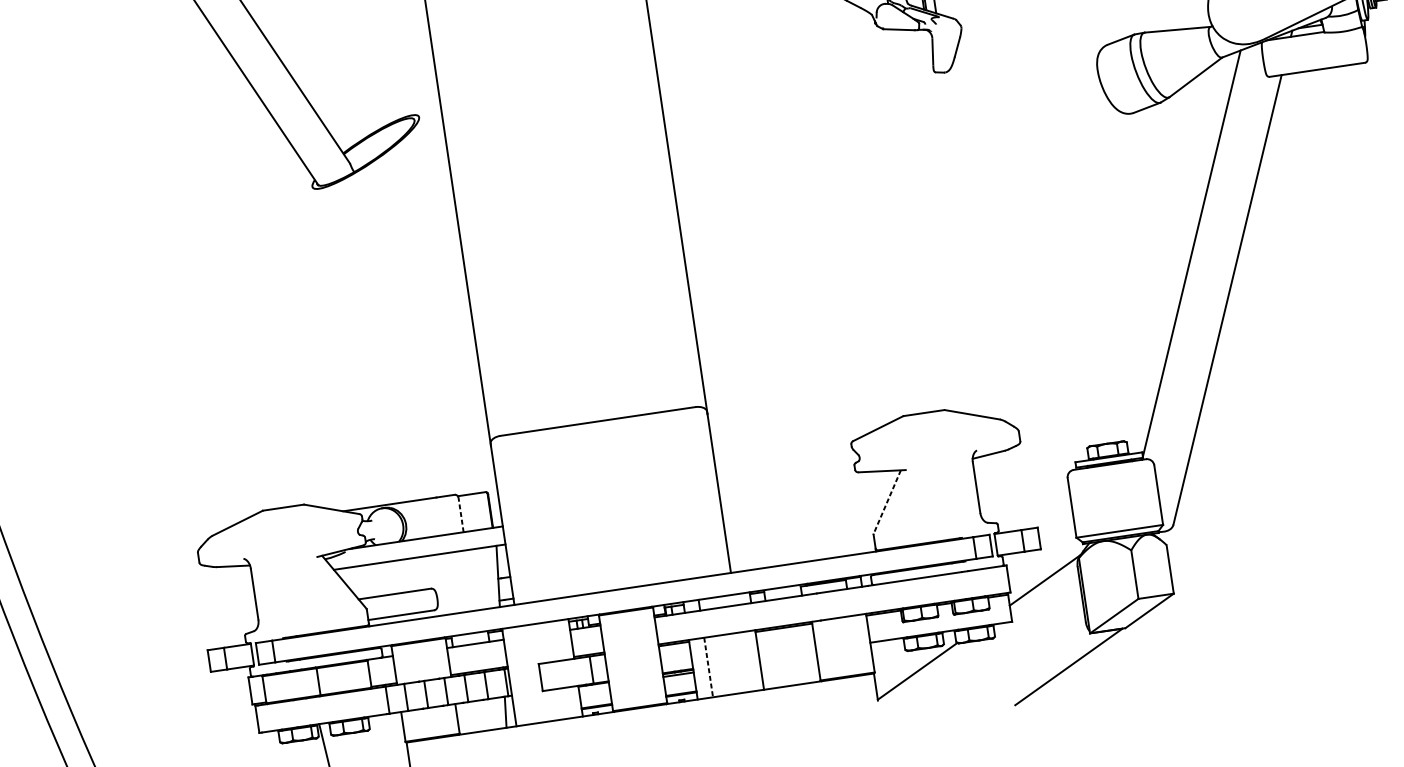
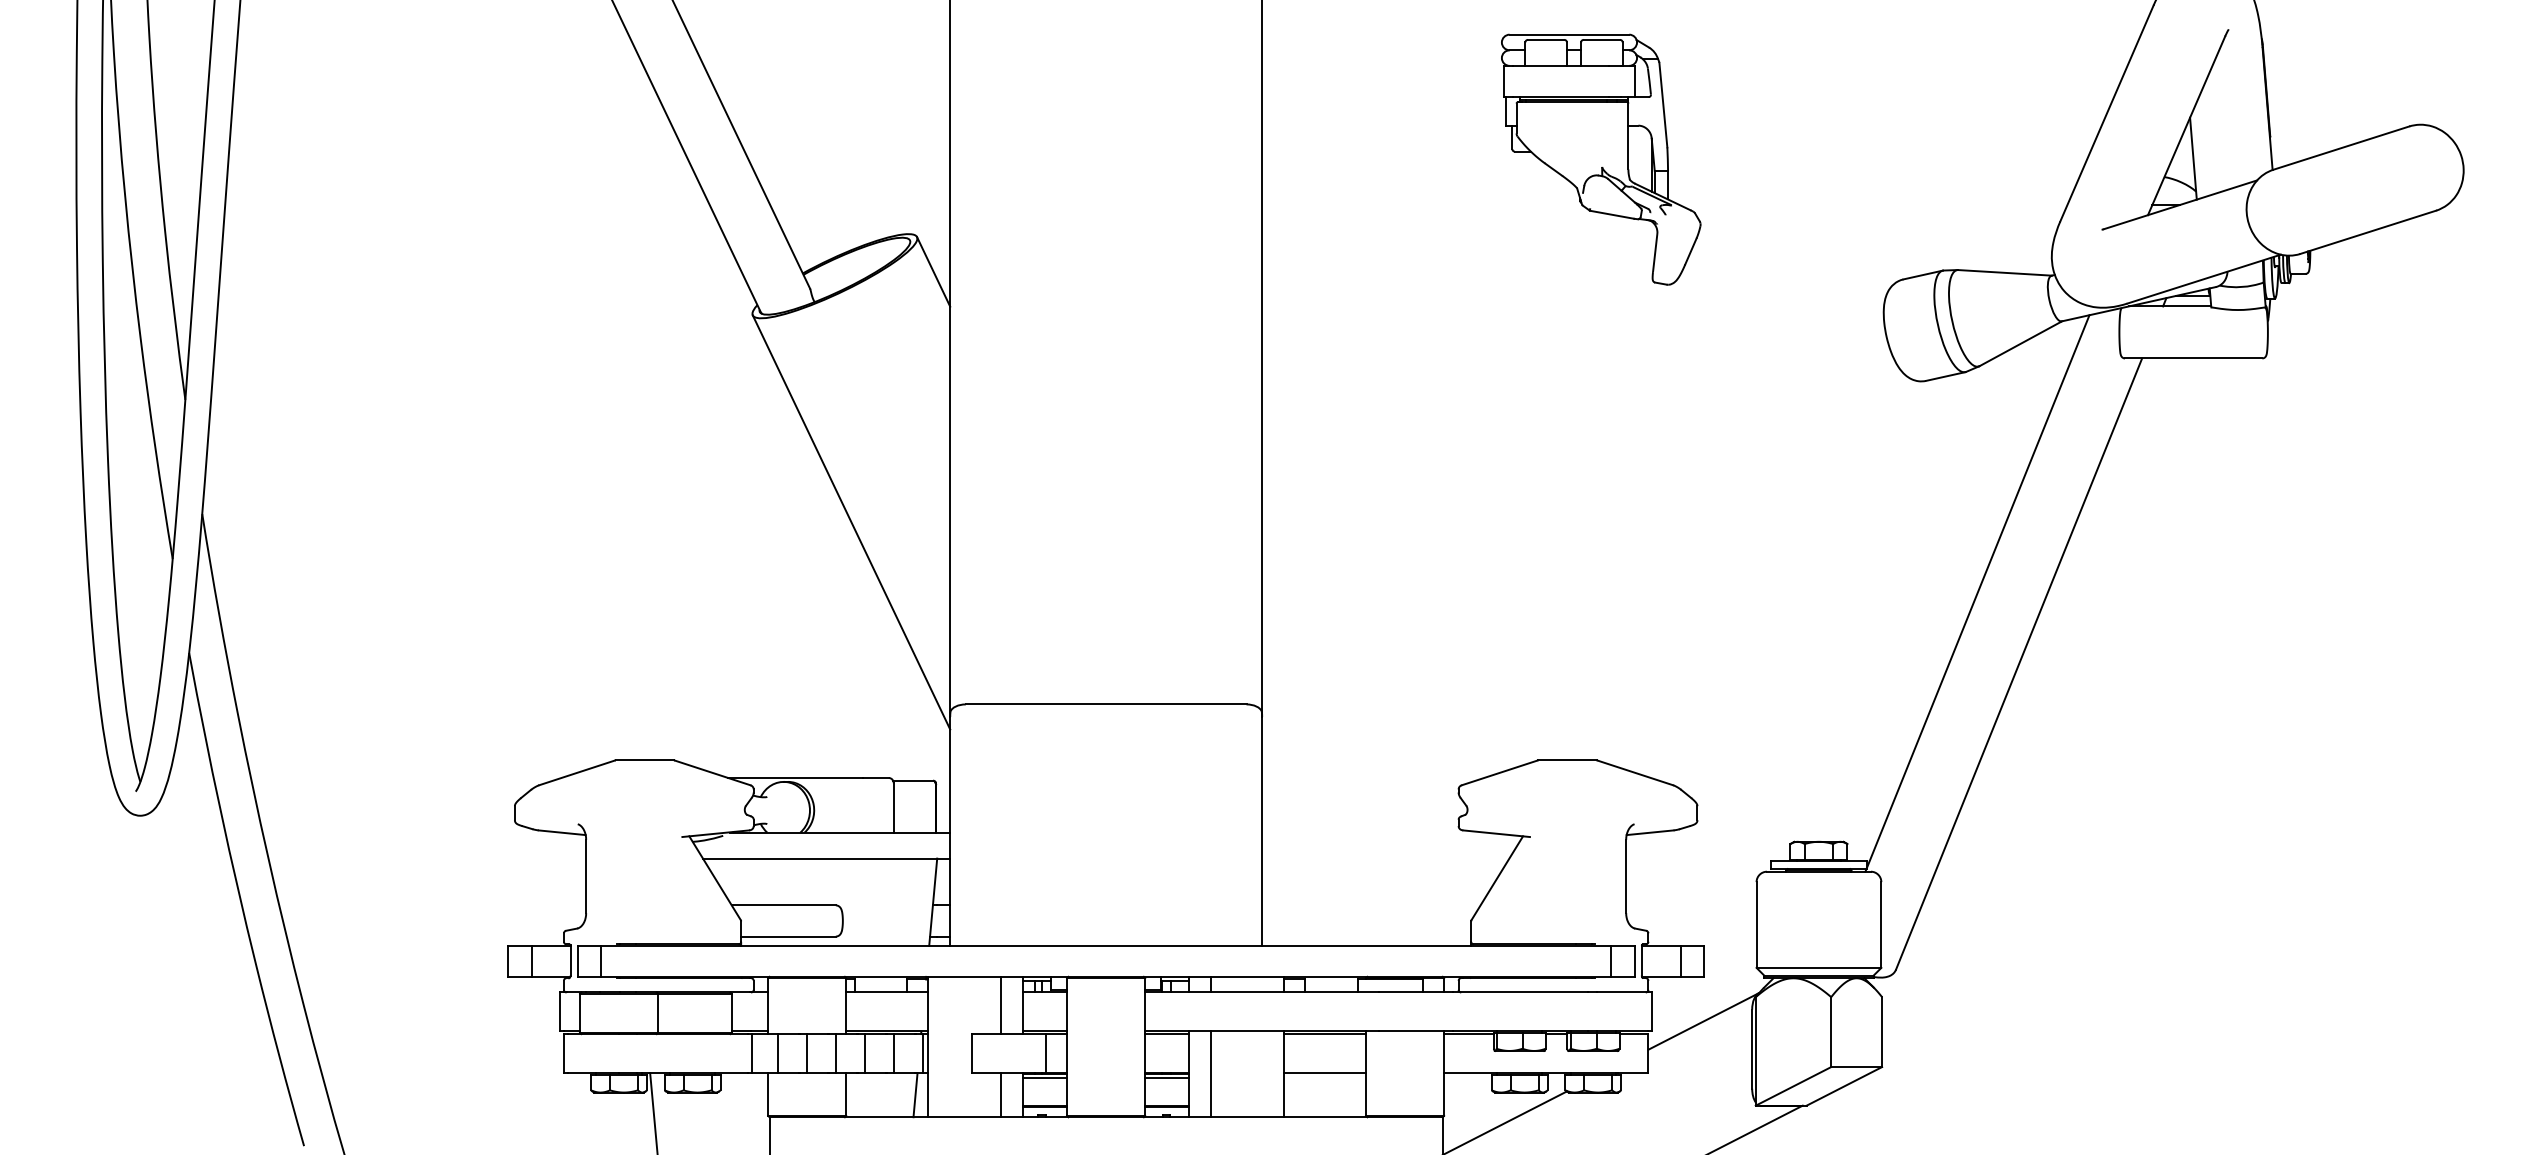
line: (433, 138) -> (933, 271), added
line: (402, 321) -> (851, 522), added
line: (887, 502) -> (1497, 878), dashed -> solid
line: (460, 514) -> (893, 807), dashed -> solid
line: (556, 641) -> (1001, 1005), added
line: (788, 655) -> (1325, 1073), added
line: (708, 667) -> (1210, 1074), dashed -> solid
line: (594, 687) -> (1045, 1078), added
line: (565, 703) -> (1001, 1095), added

